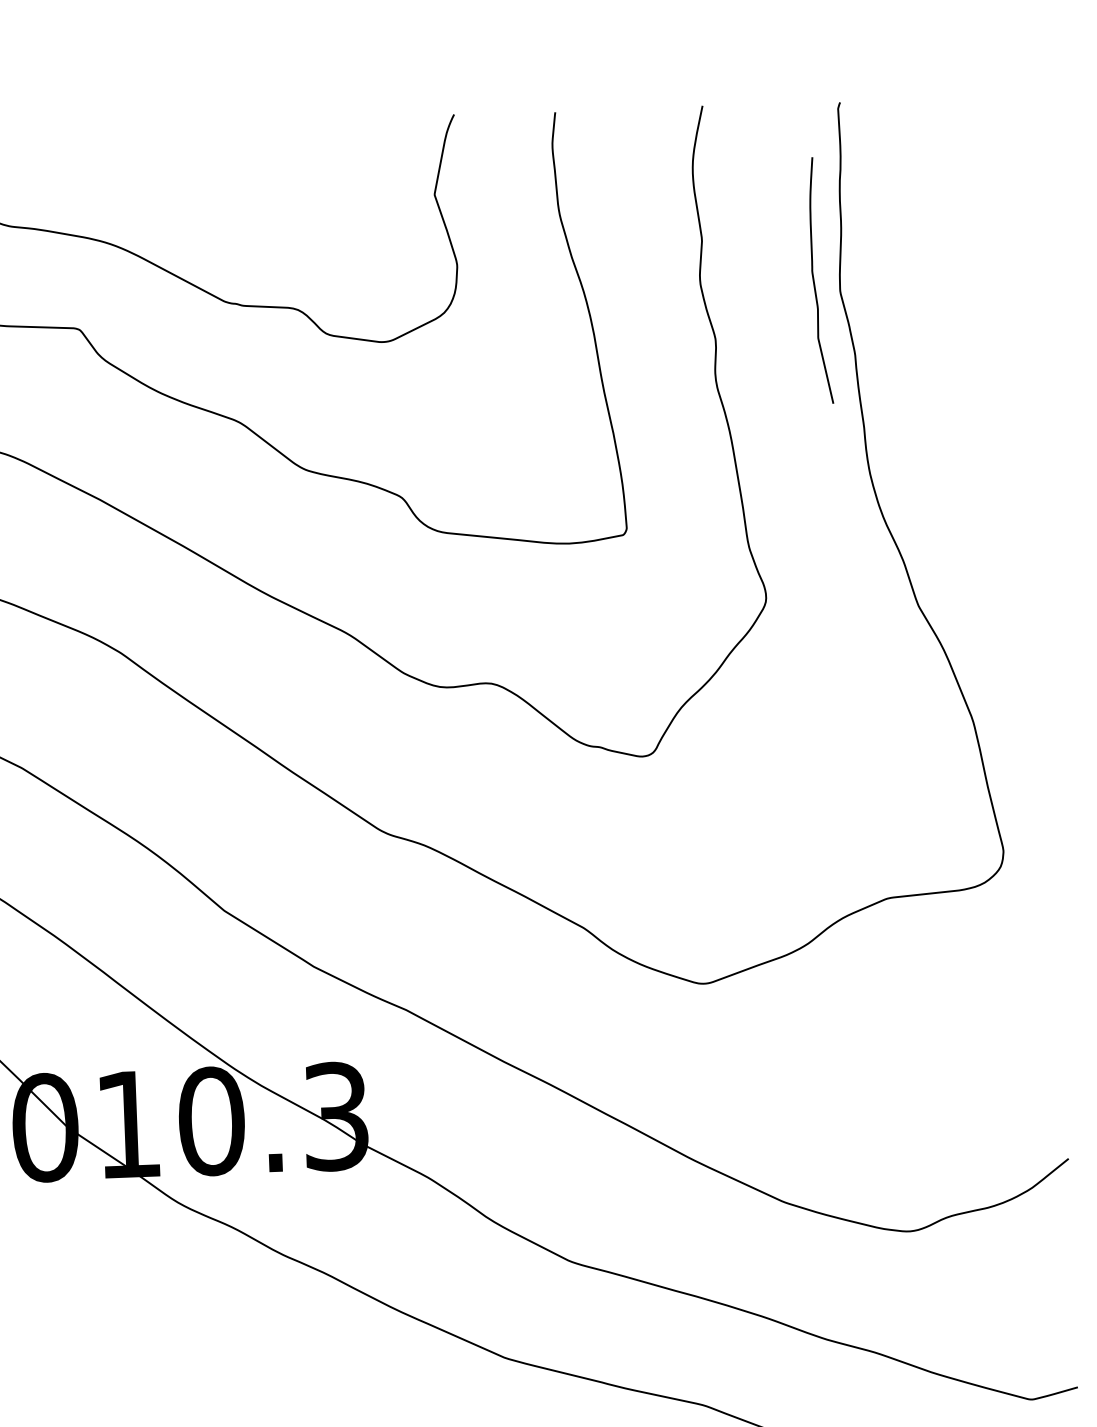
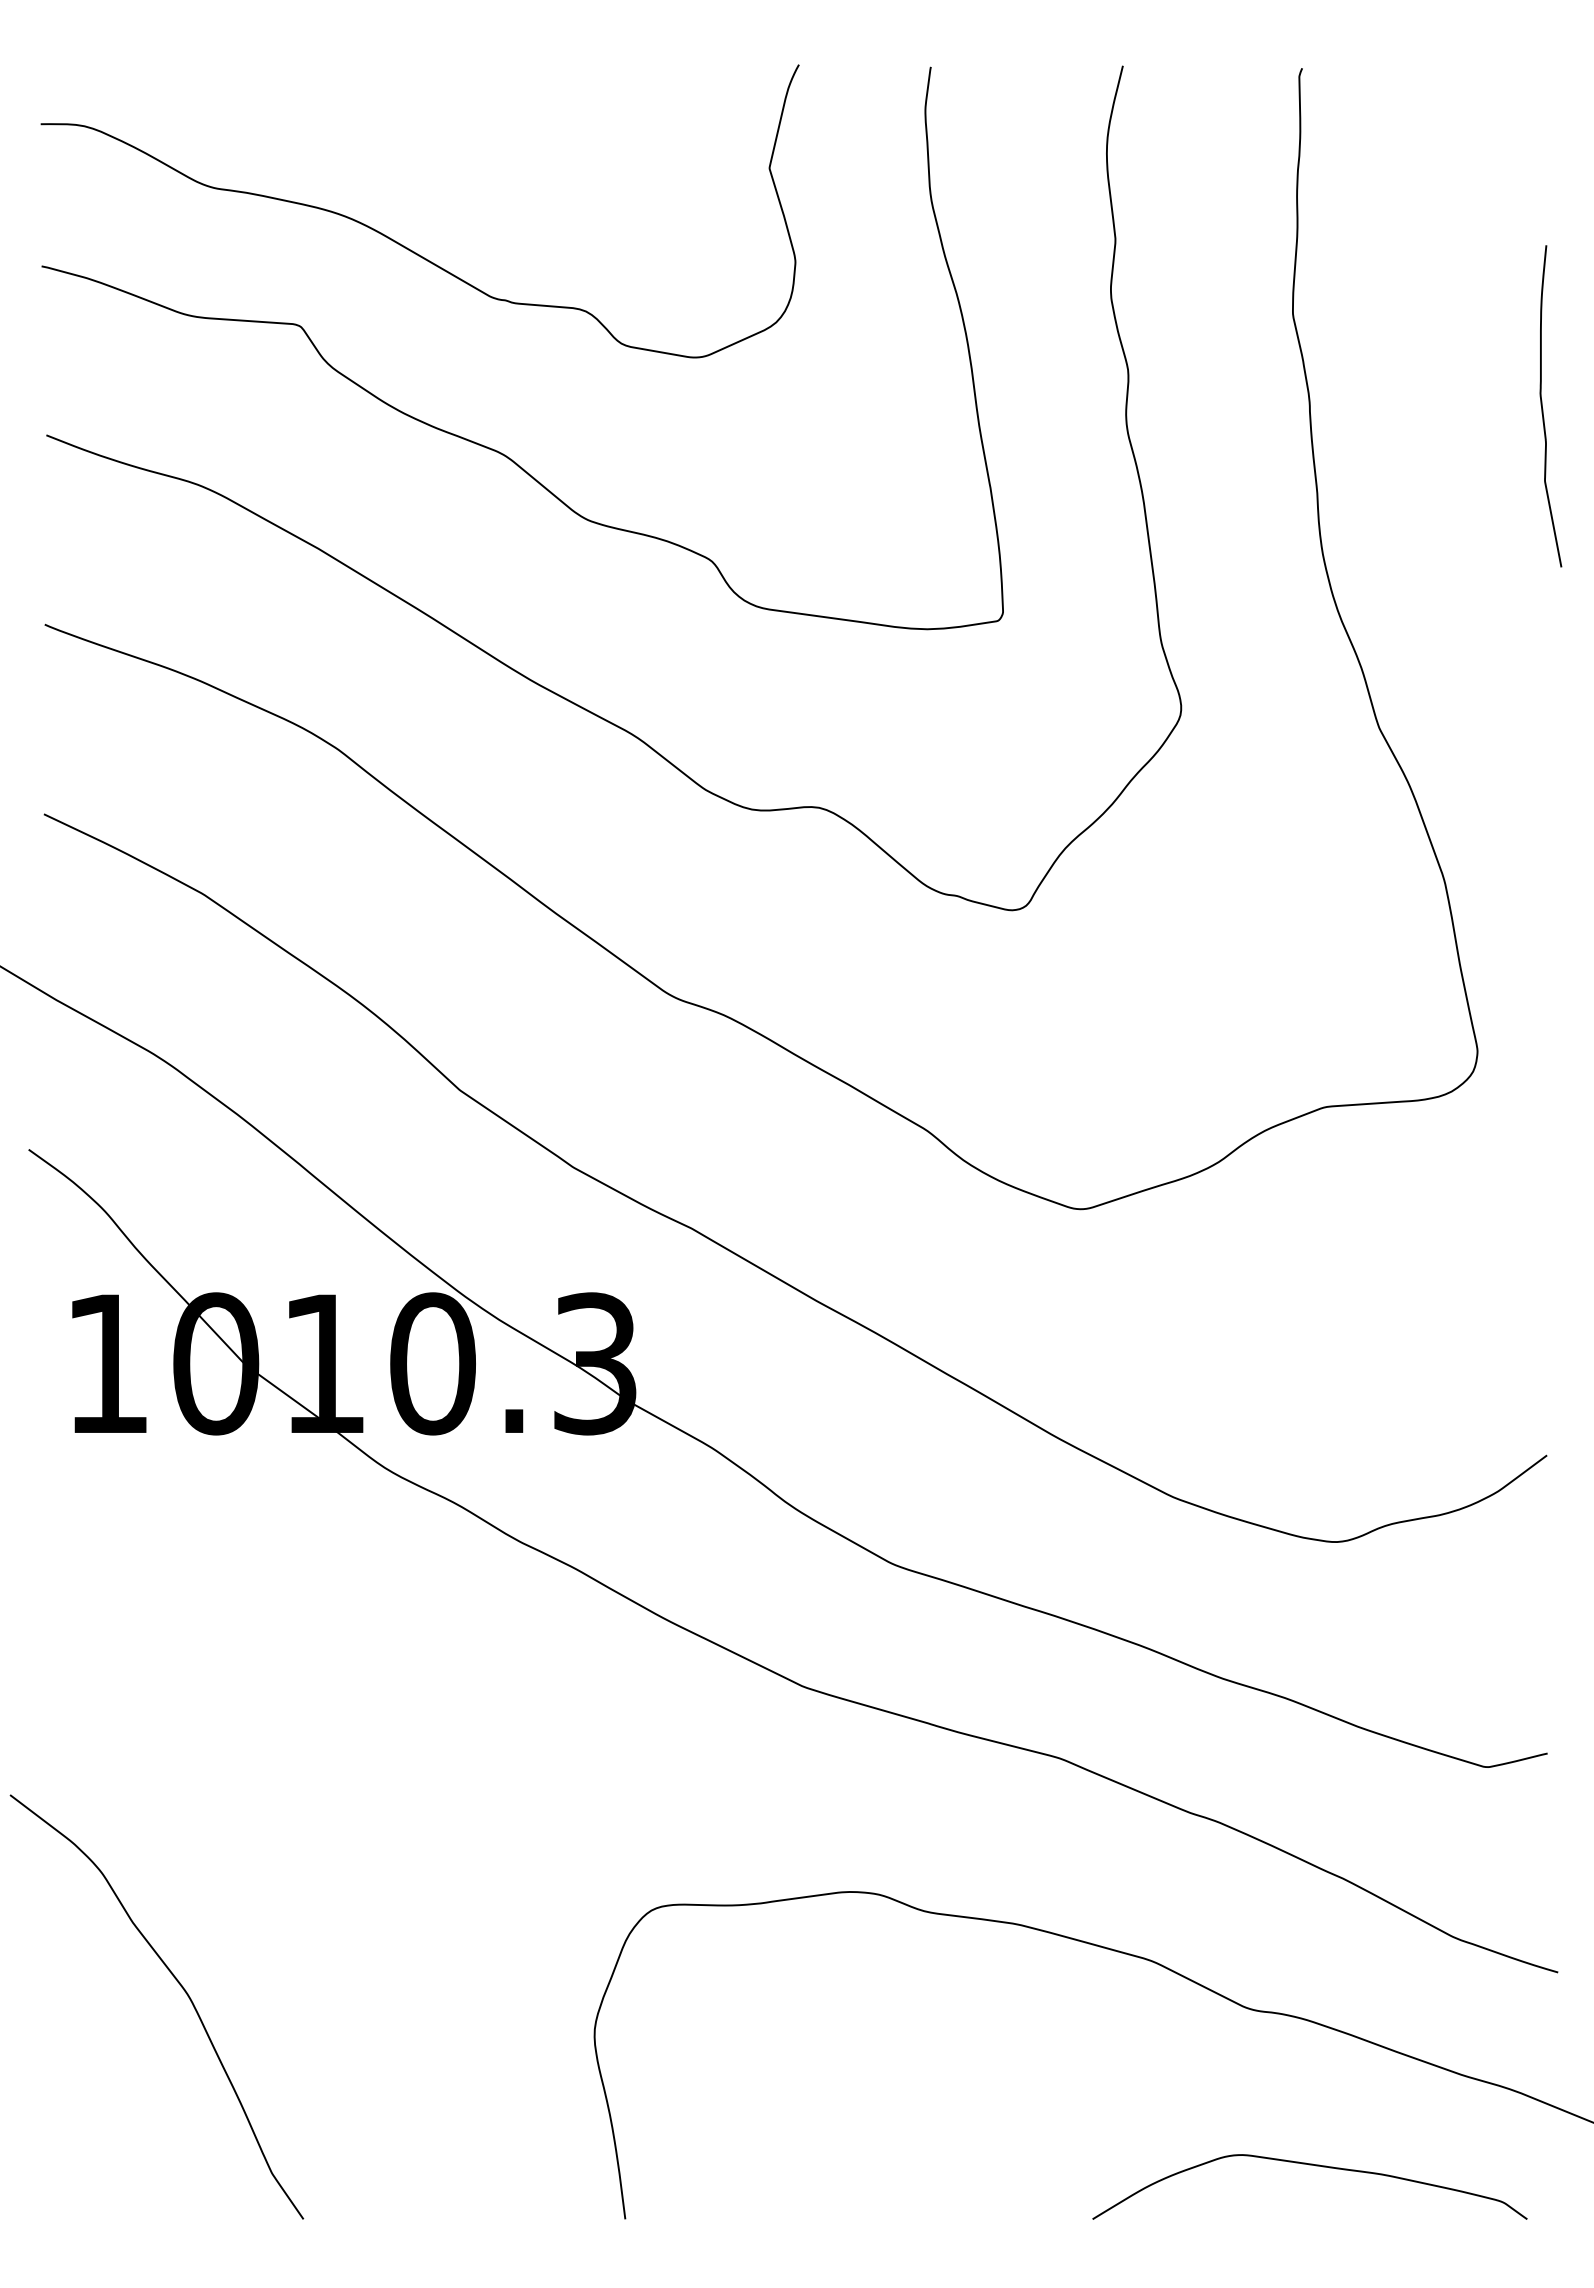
curve: (815, 283) -> (1543, 409), moved

